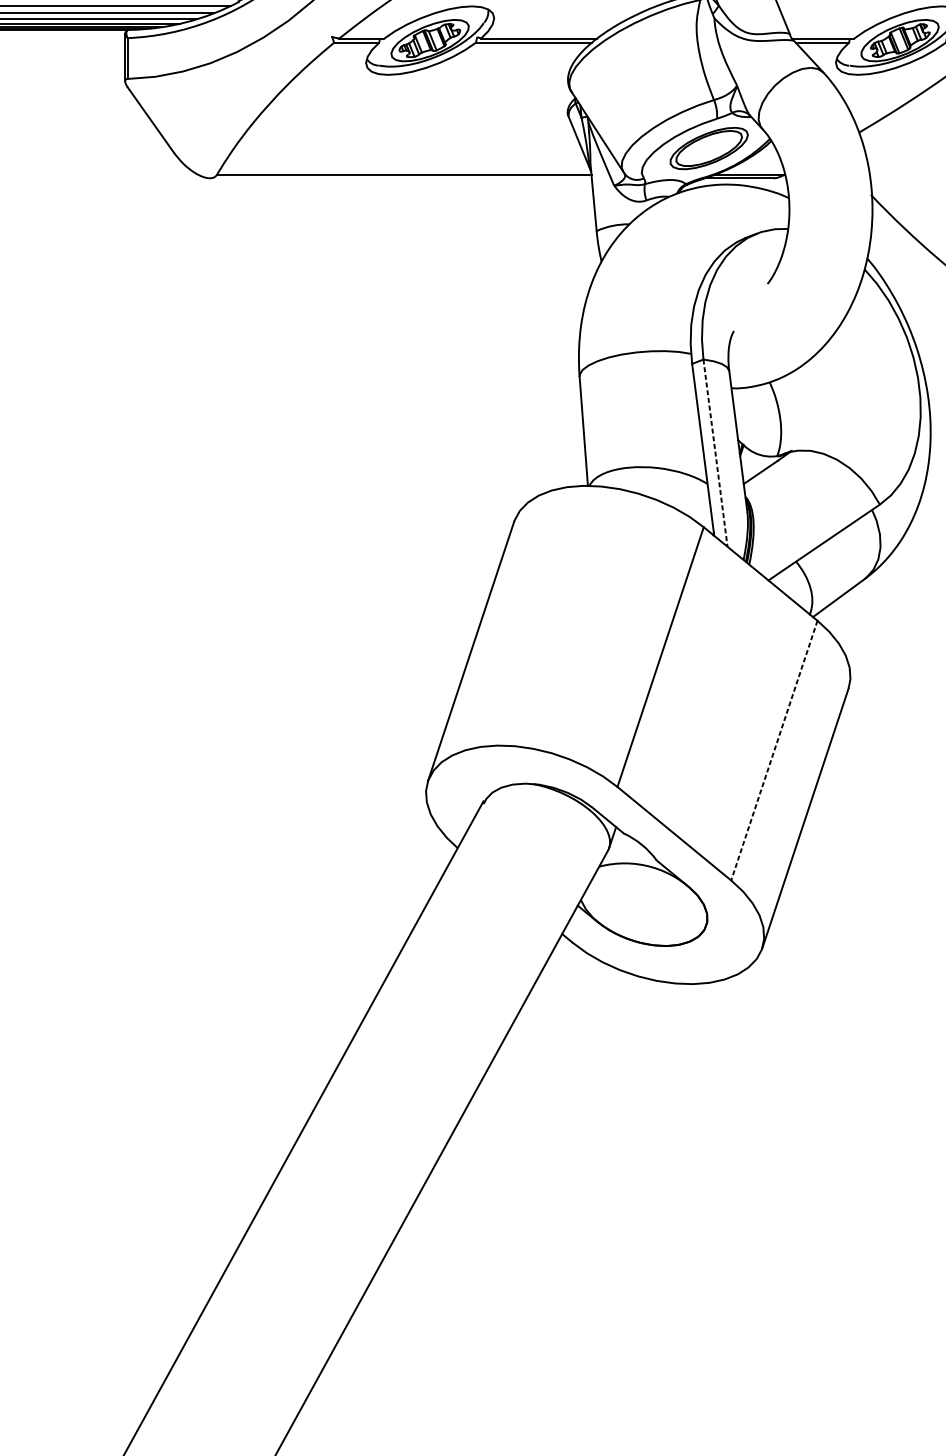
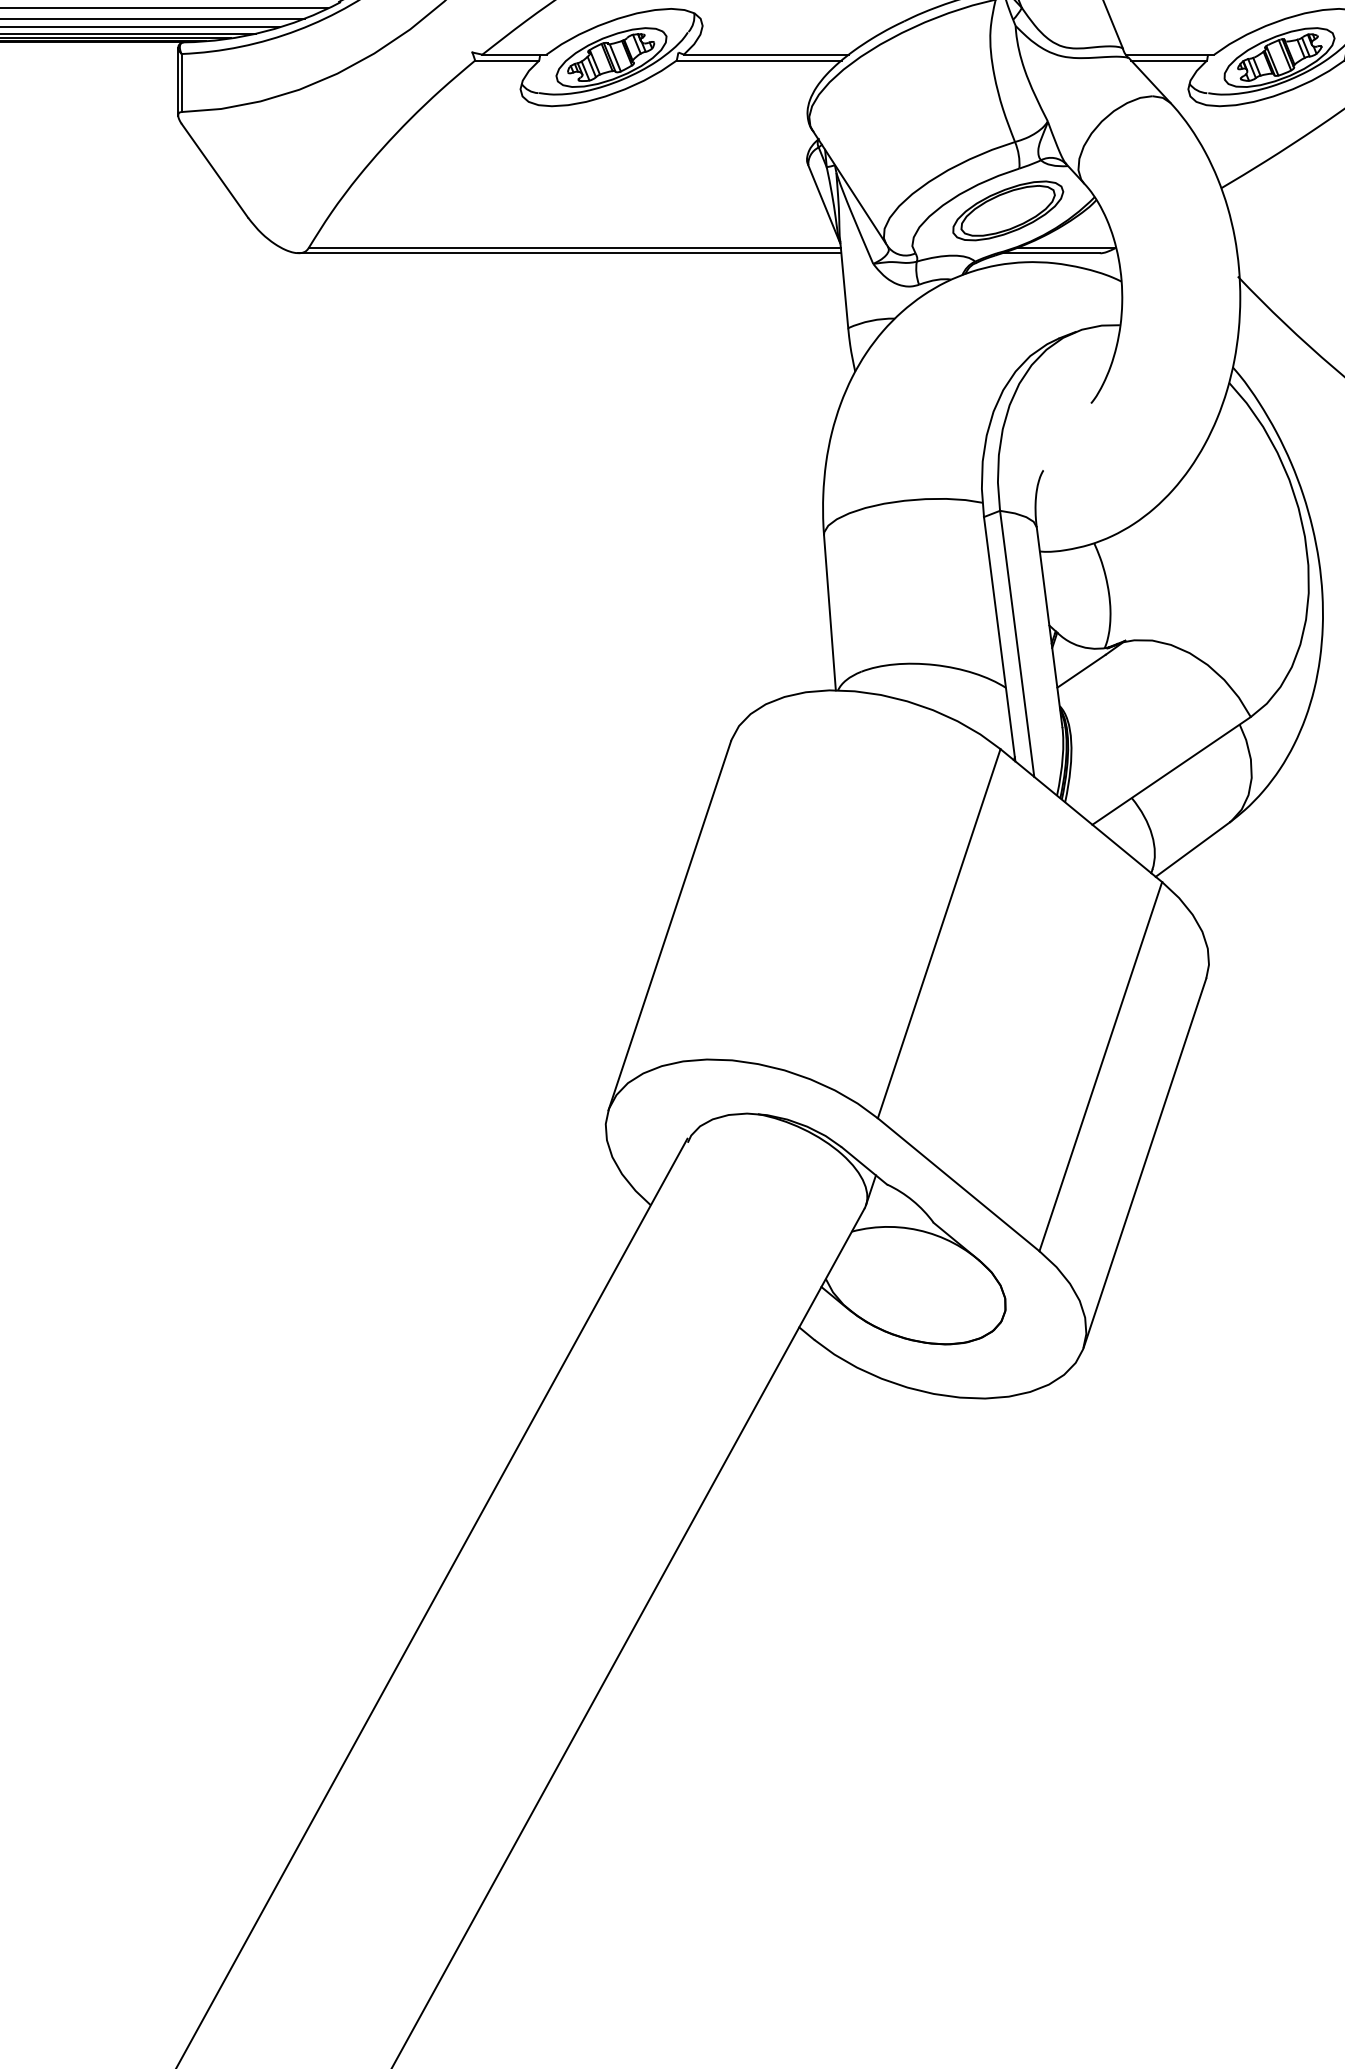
line: (400, 178) -> (569, 253), added
line: (715, 453) -> (1017, 644), dashed -> solid
line: (774, 751) -> (1100, 1067), dashed -> solid

